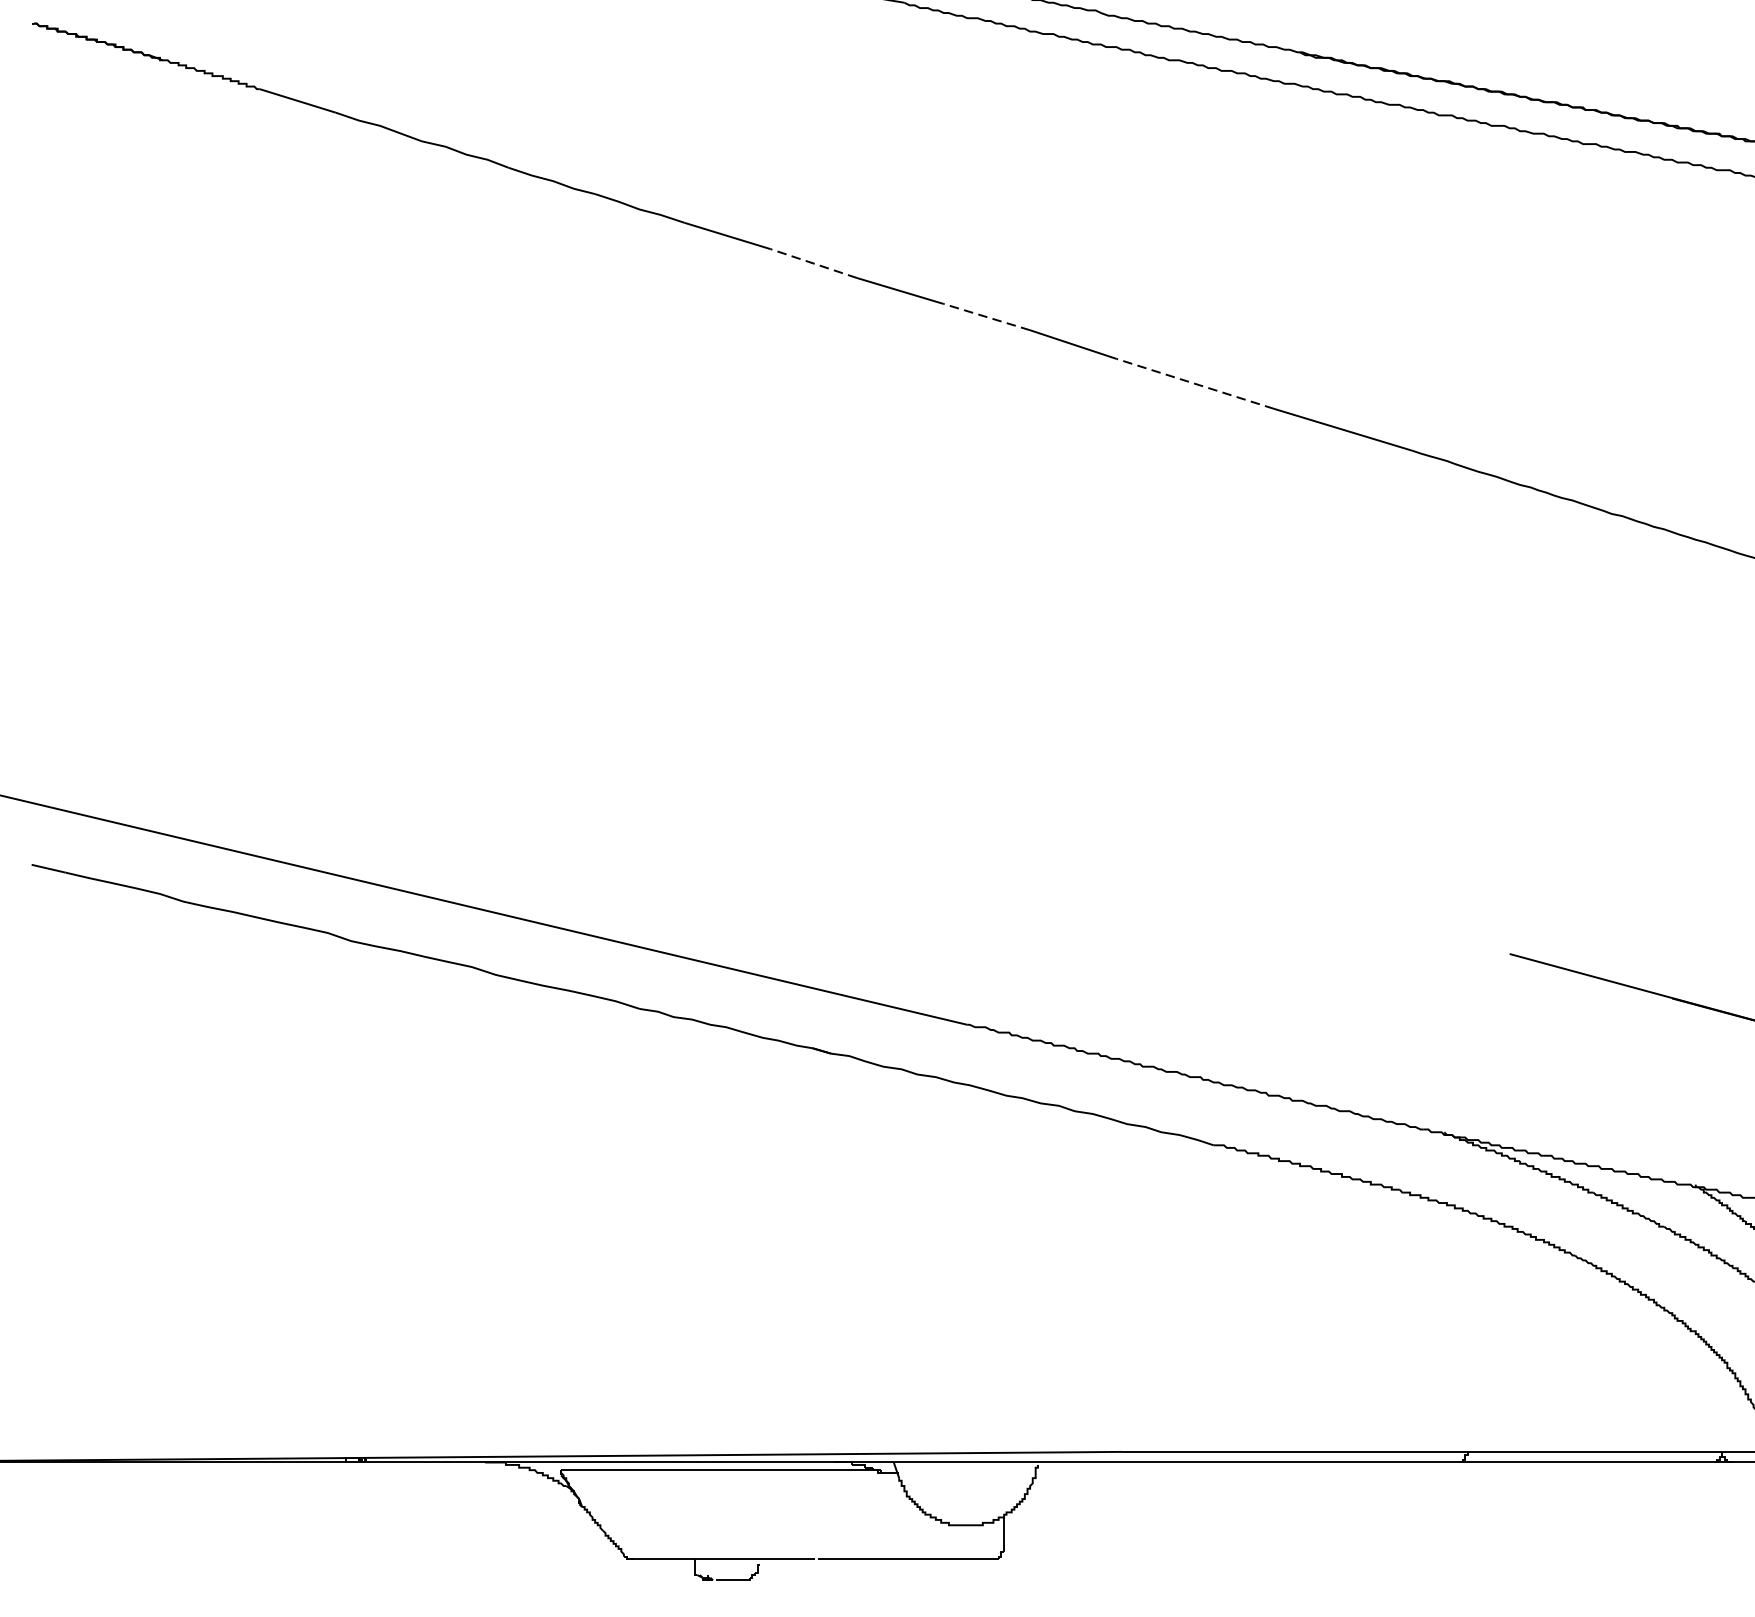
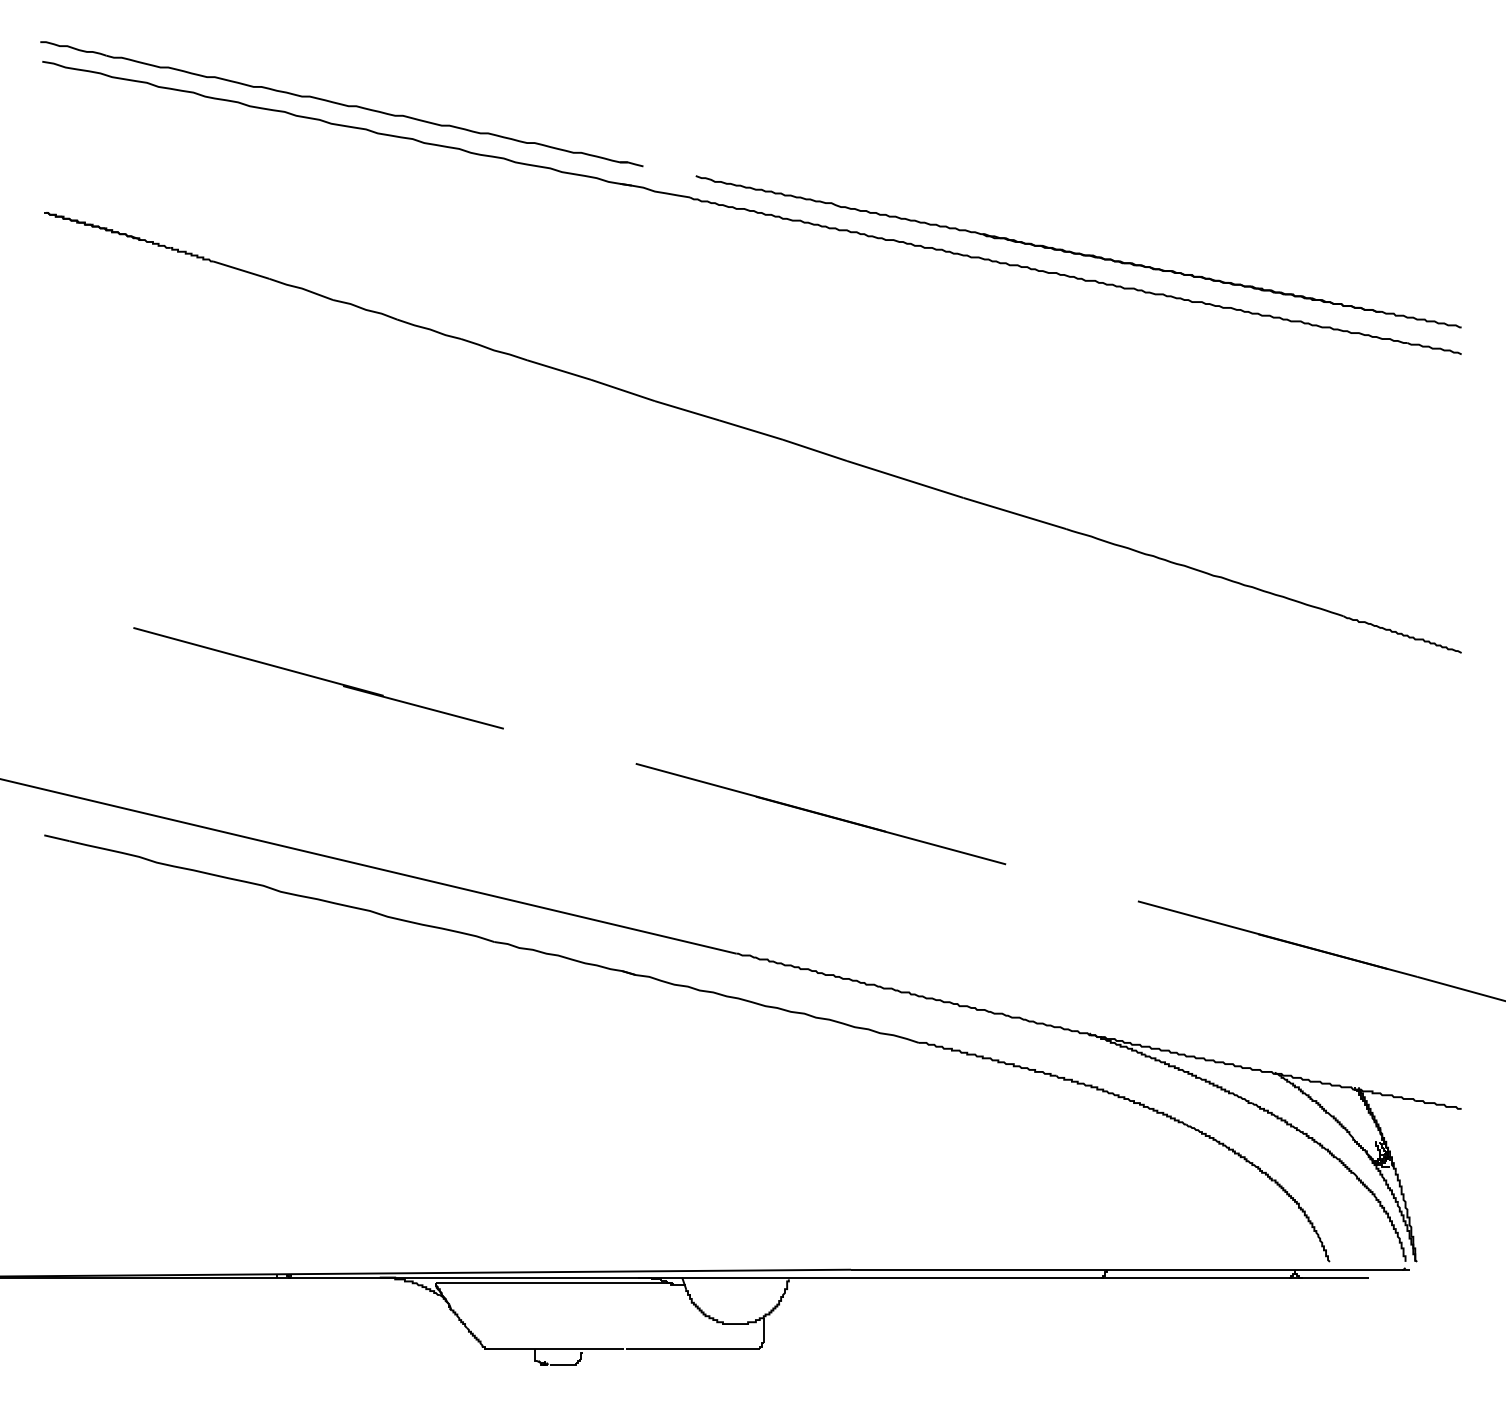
line: (813, 263) -> (622, 390), dashed -> solid
line: (986, 316) -> (750, 429), dashed -> solid
line: (1194, 383) -> (904, 479), dashed -> solid
part: (402, 652) -> (318, 678), added
line: (1080, 836) -> (820, 814), added

